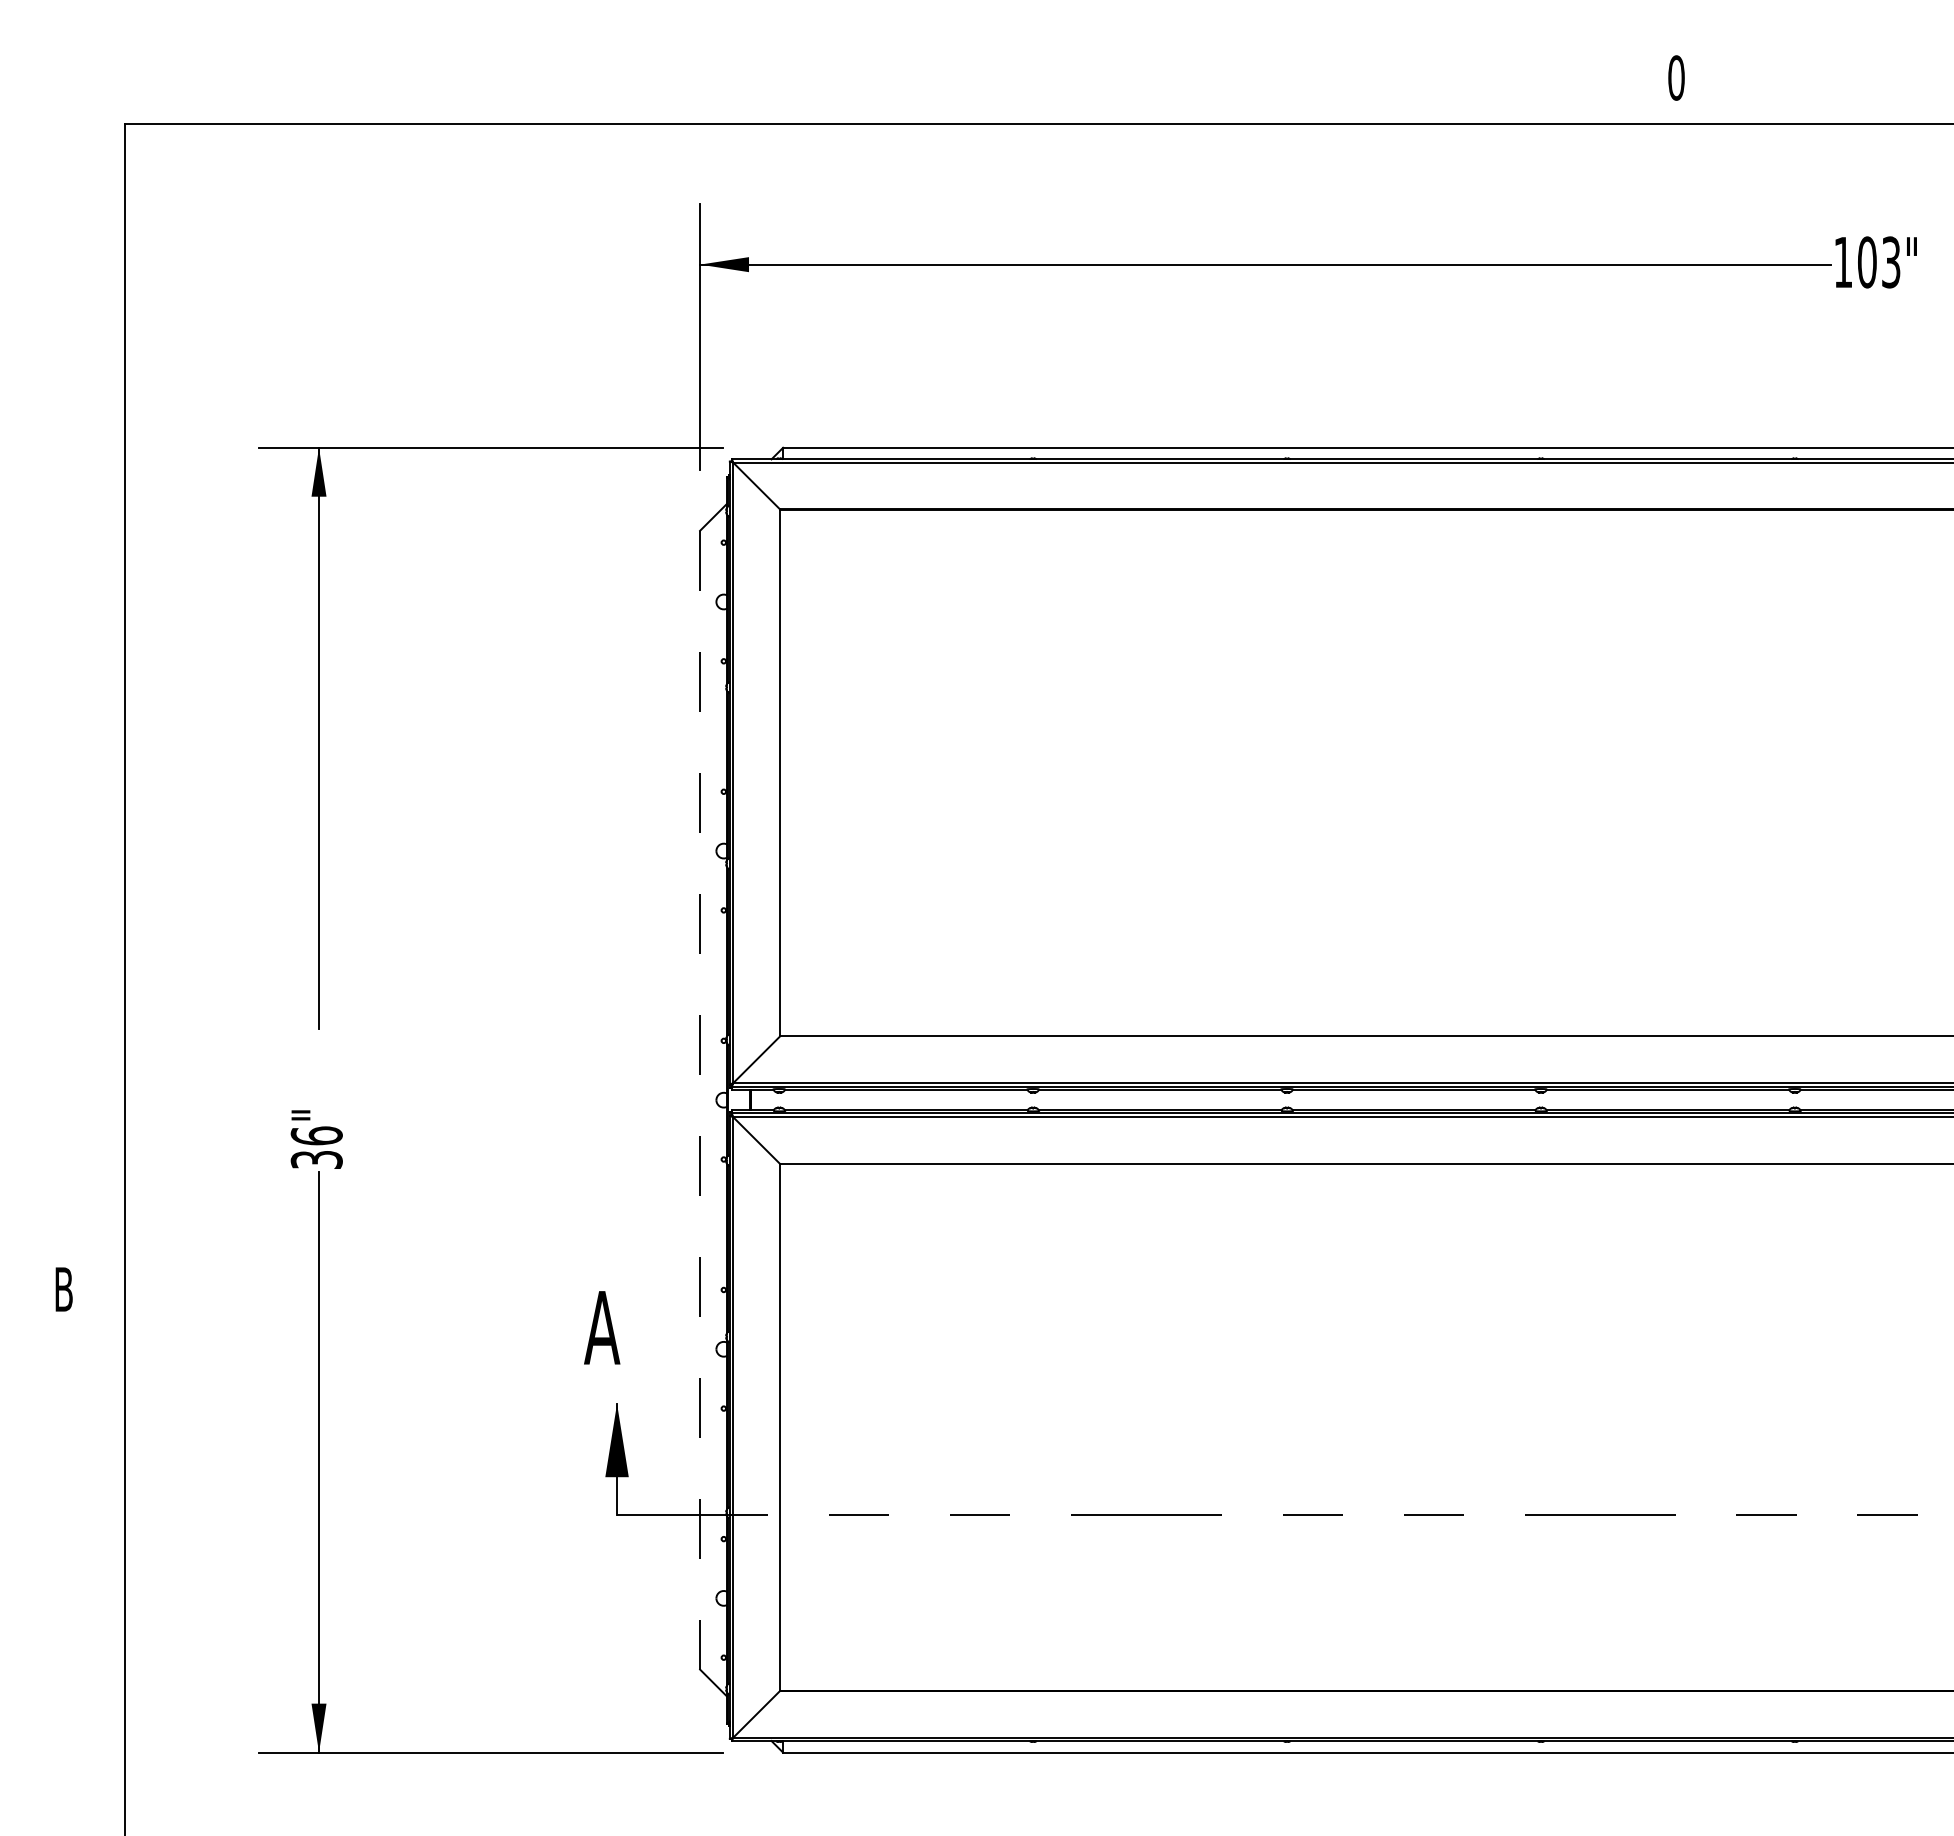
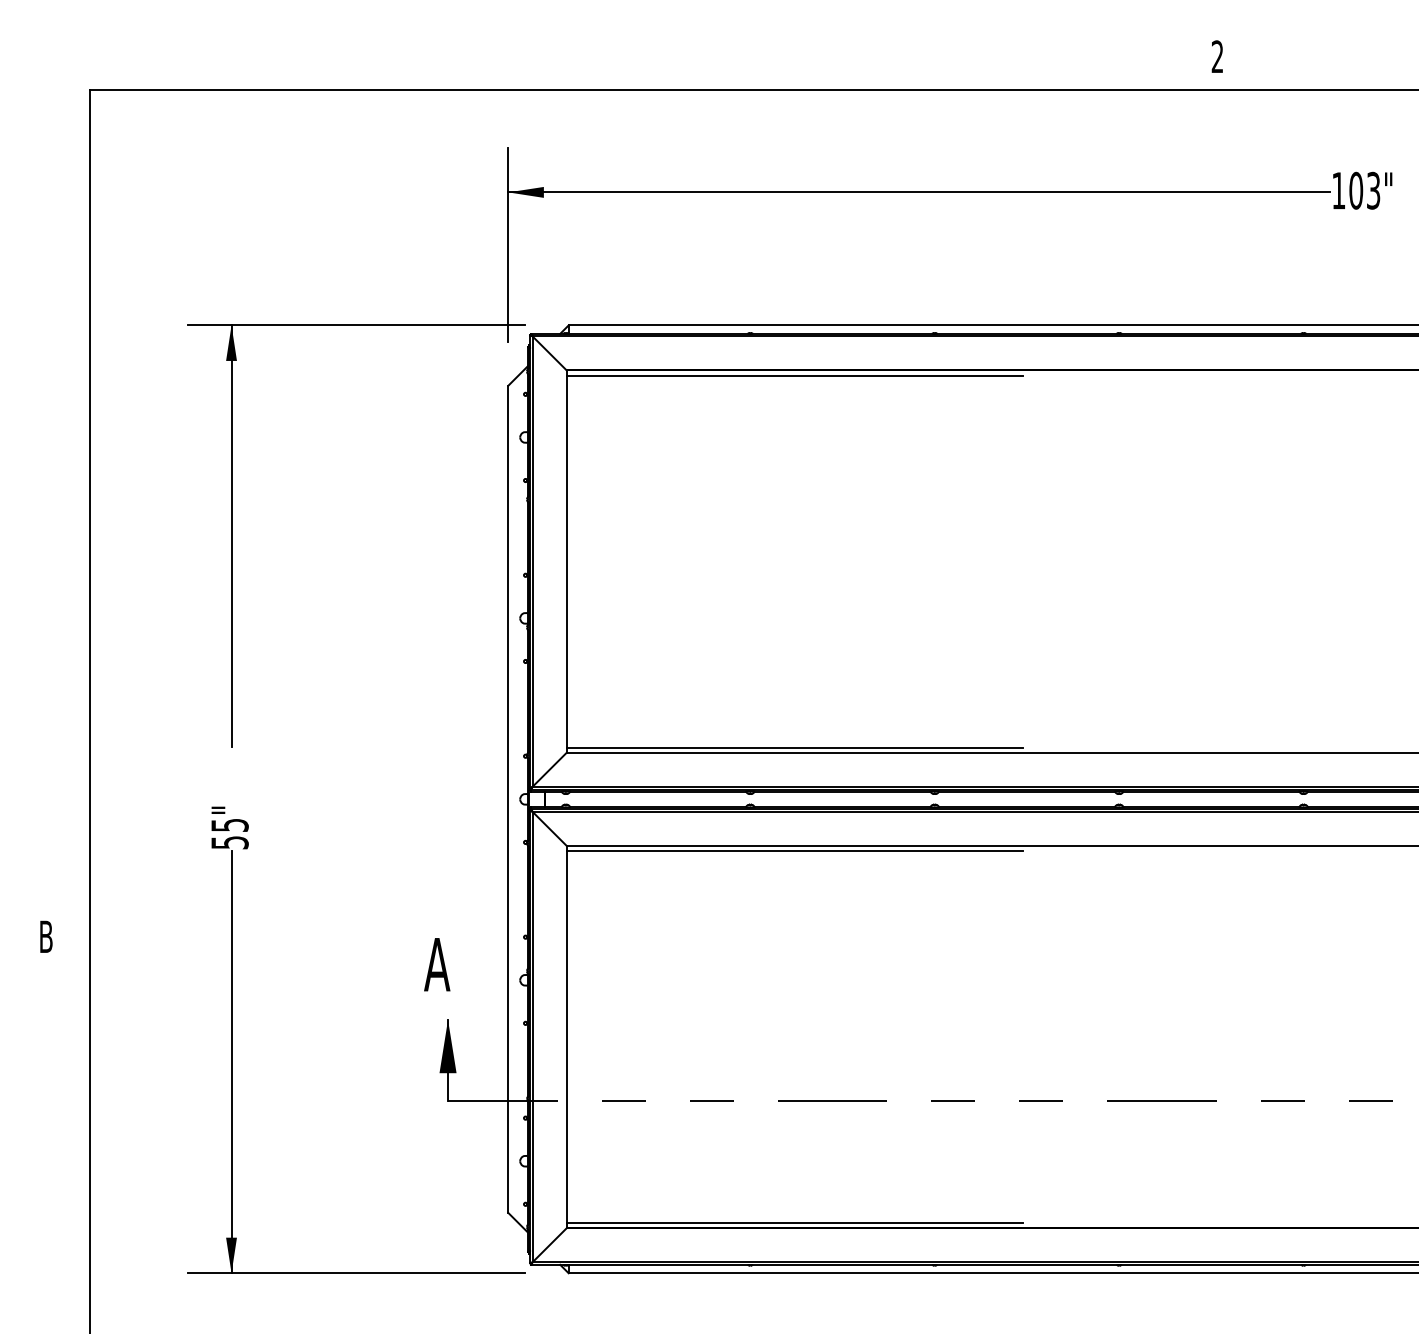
text: (1676, 77) -> (1217, 56), 0 -> 2
line: (1094, 516) -> (794, 375), added
line: (1094, 1029) -> (794, 747), added
line: (700, 1100) -> (508, 799), dashed -> solid
text: (316, 1147) -> (229, 833), 36" -> 55"
line: (1094, 1171) -> (794, 851), added
line: (1094, 1683) -> (794, 1223), added

